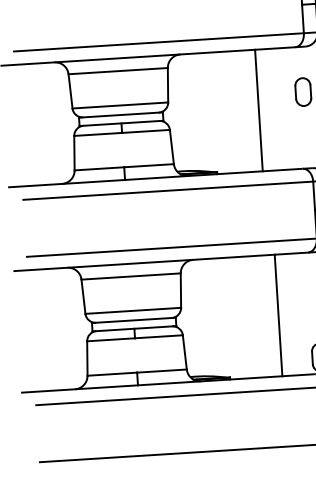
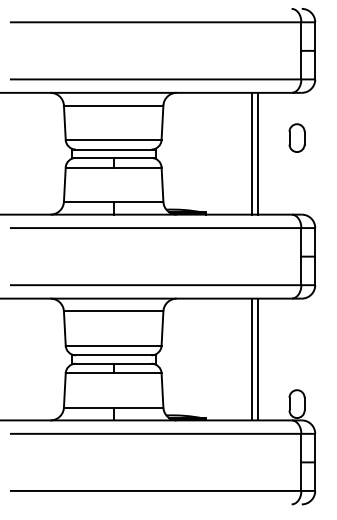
line: (265, 109) -> (258, 153), added
line: (271, 315) -> (251, 359), added

